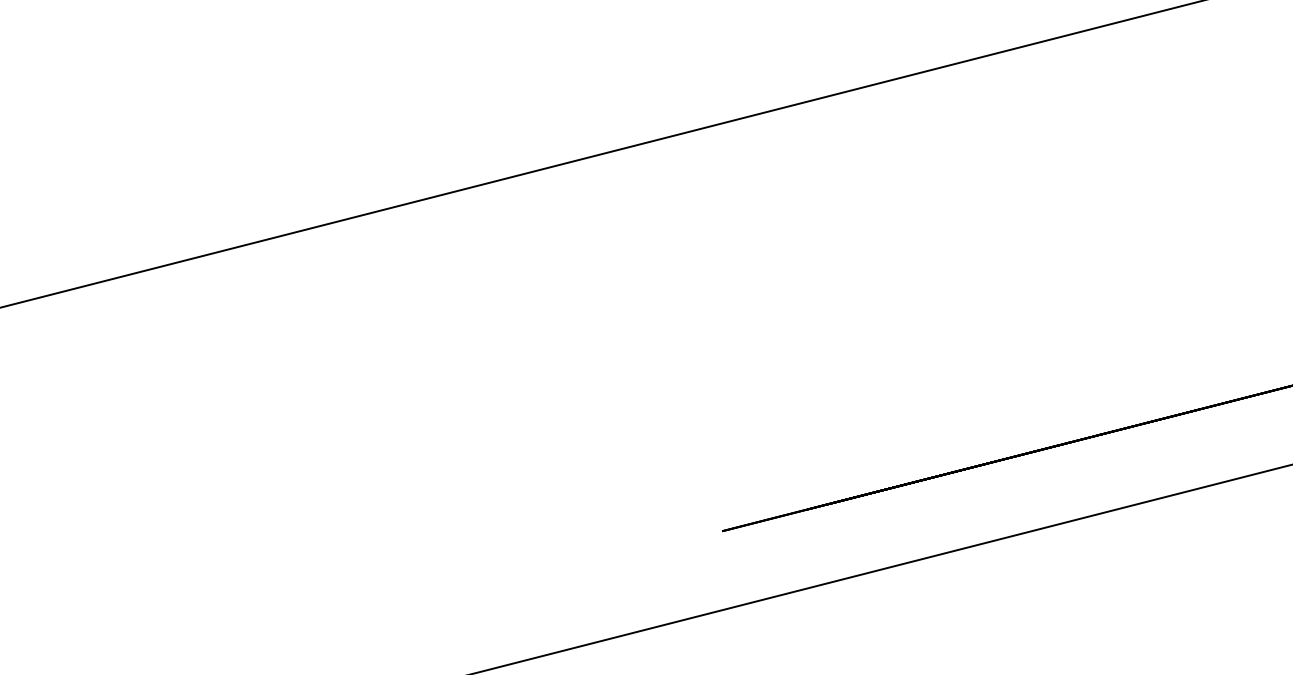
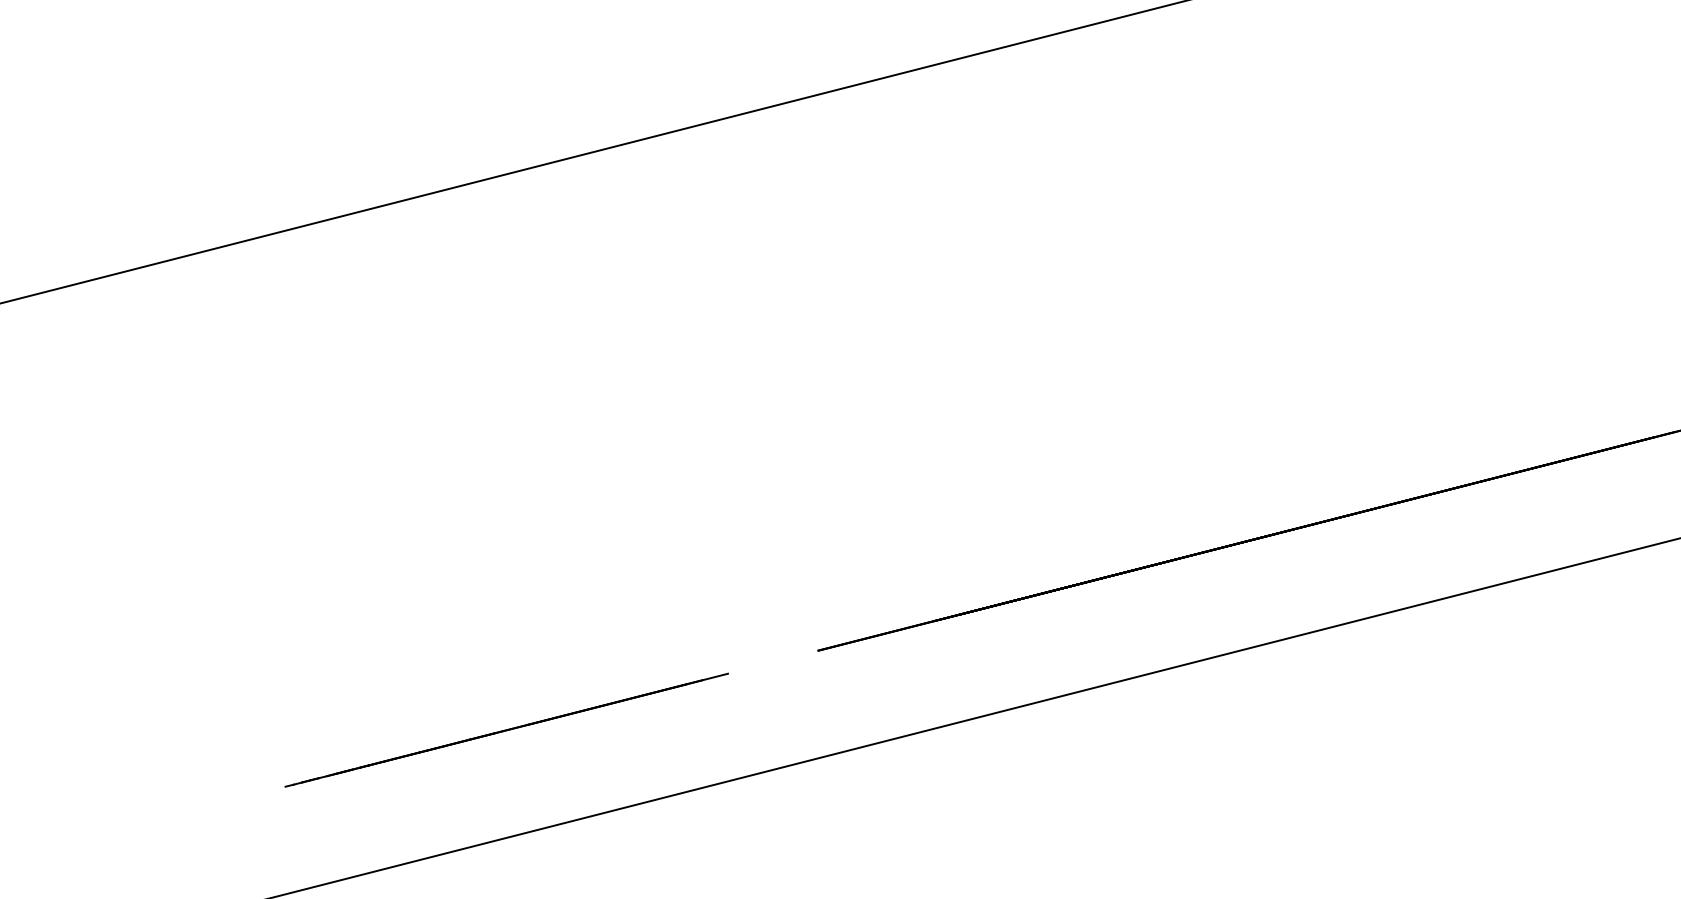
line: (494, 589) -> (506, 730), added

